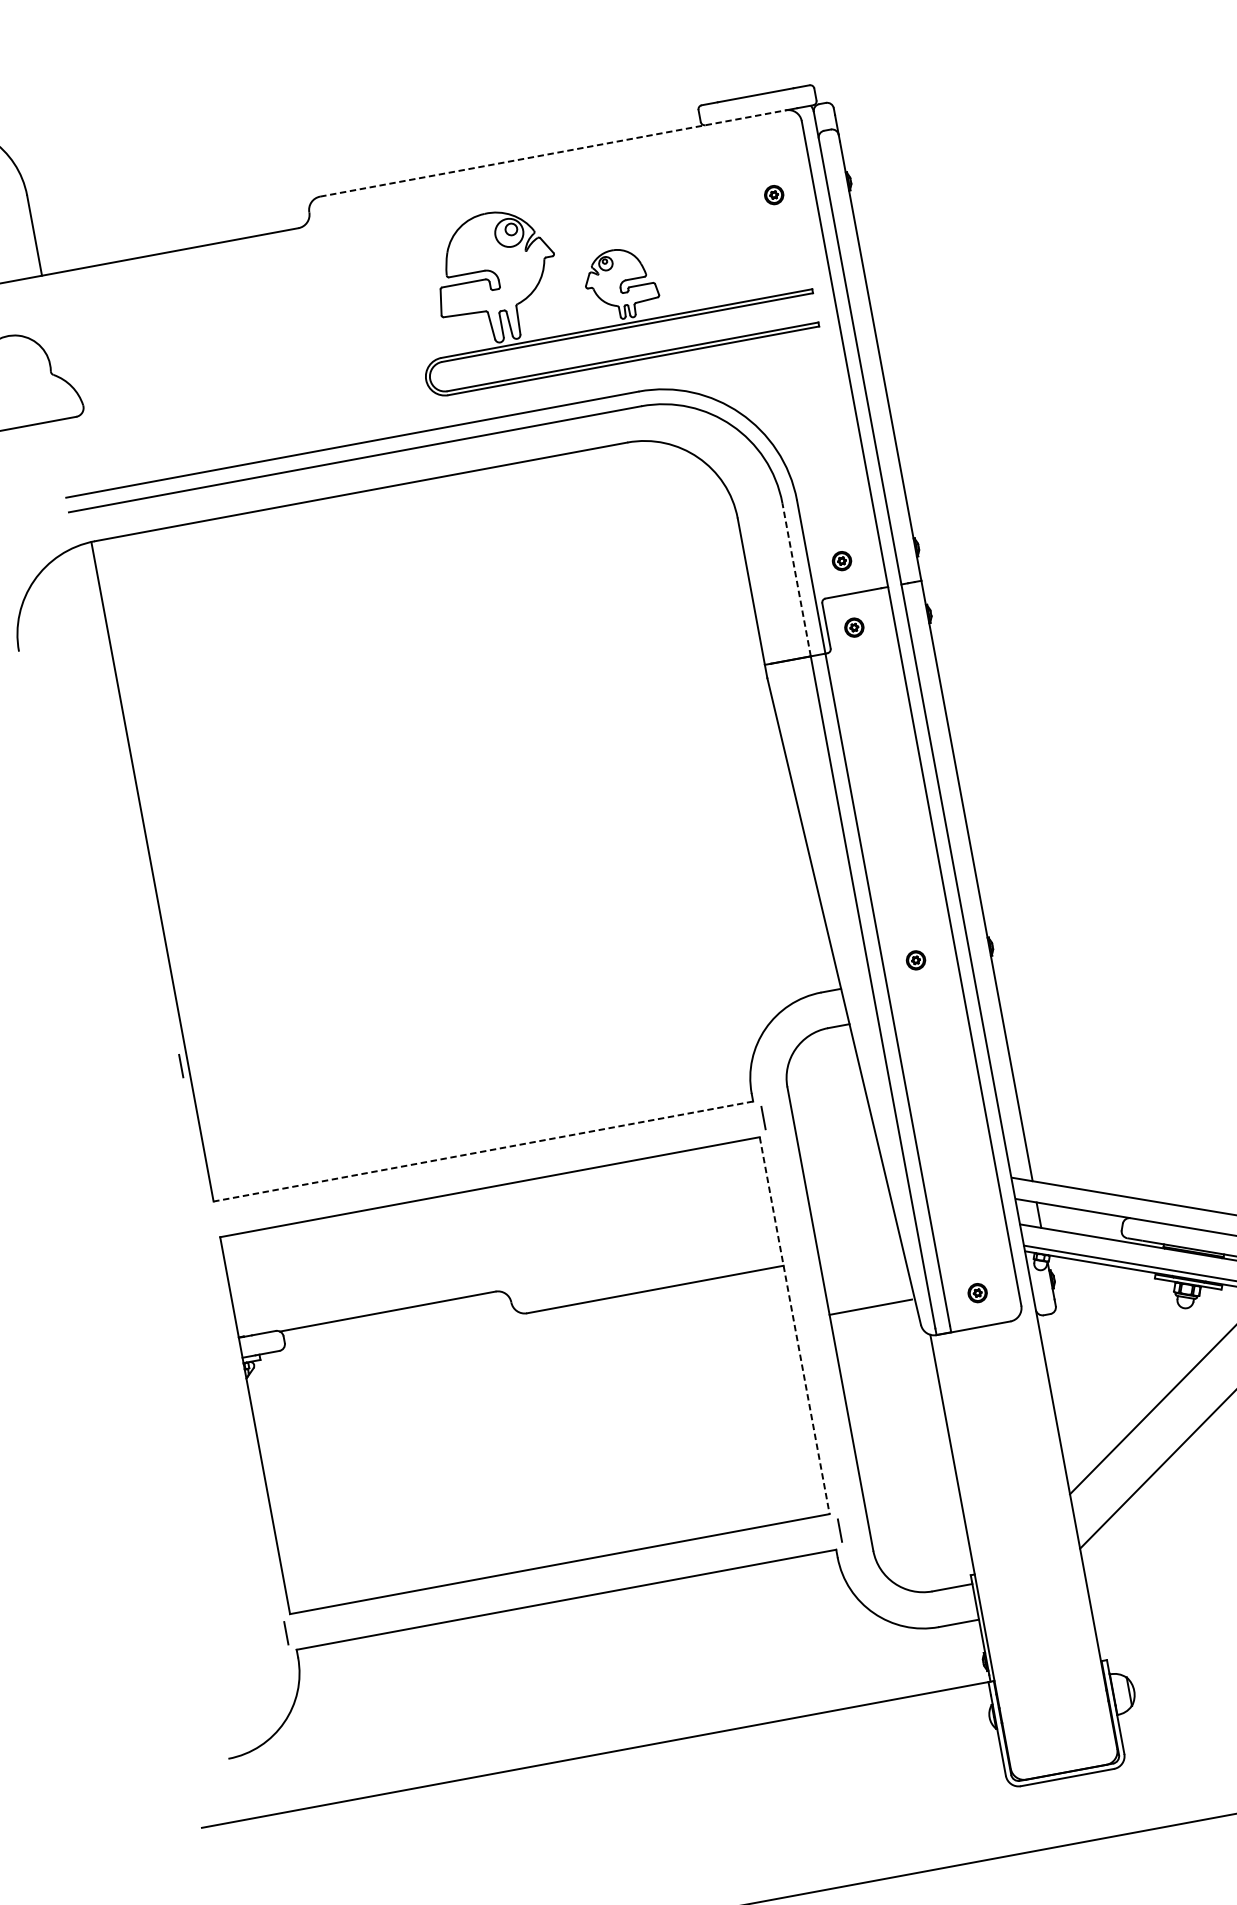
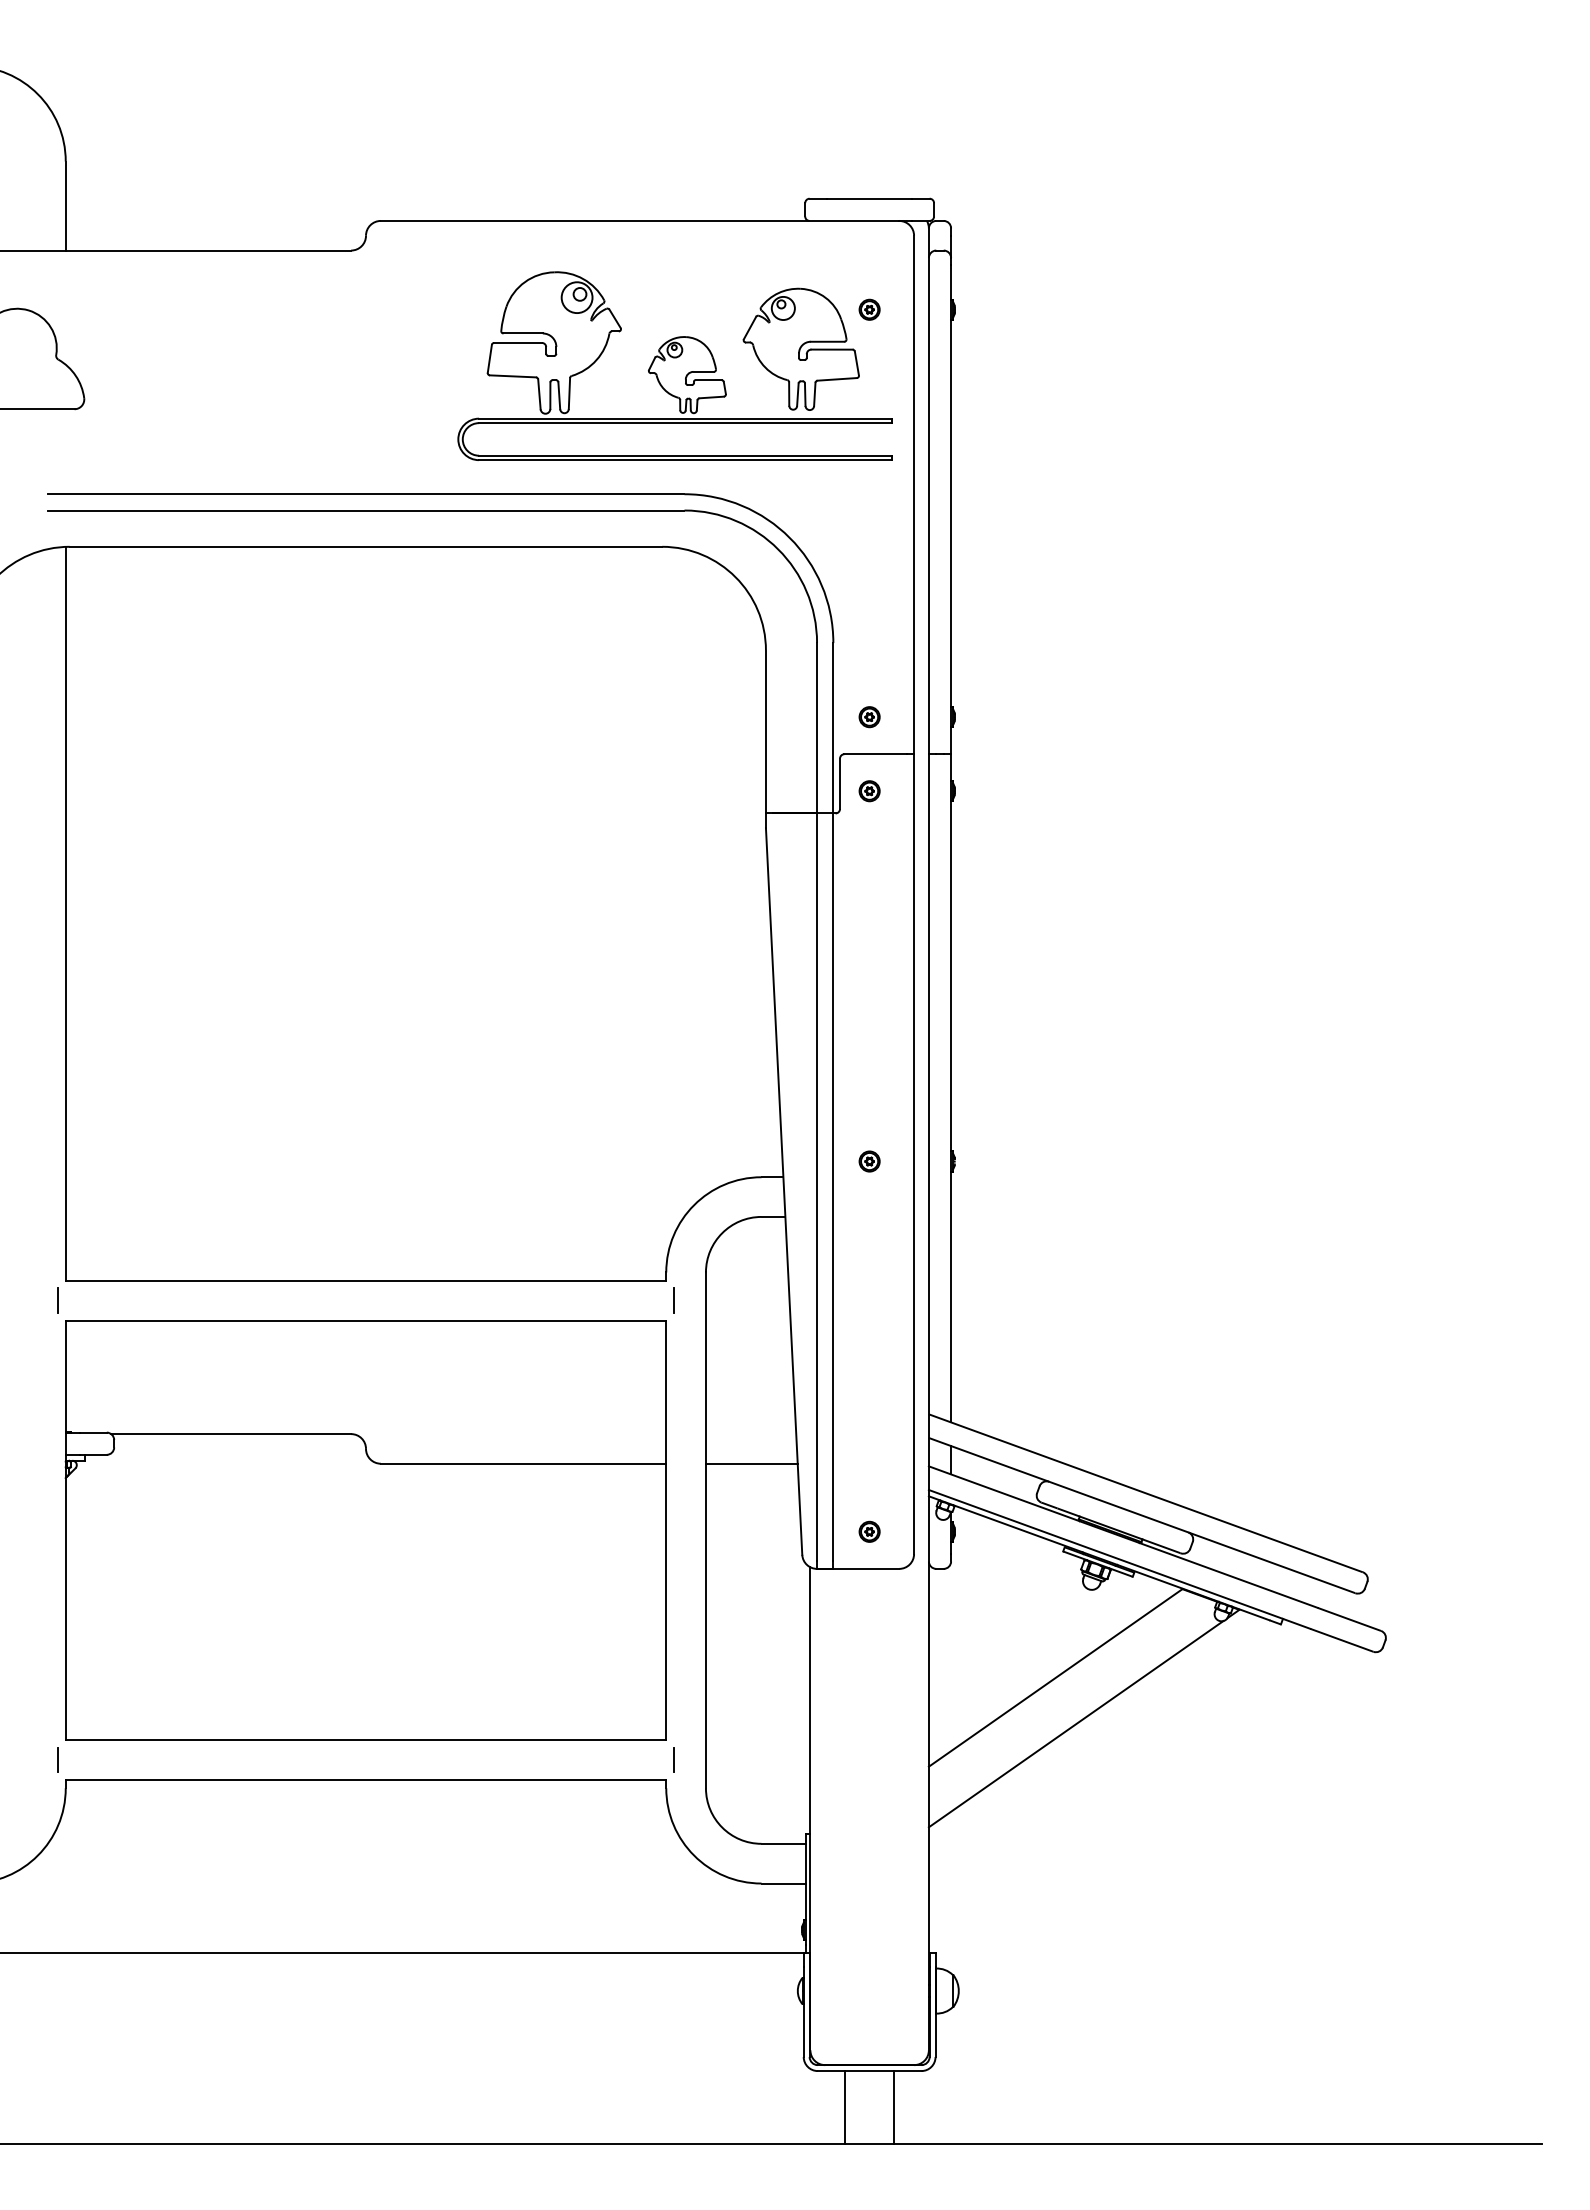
line: (553, 153) -> (640, 220), dashed -> solid
part: (718, 241) -> (800, 348), added
line: (796, 579) -> (817, 727), dashed -> solid
line: (180, 1065) -> (57, 1300), moved
line: (482, 1151) -> (365, 1280), dashed -> solid
line: (870, 1307) -> (751, 1463), moved
line: (794, 1325) -> (666, 1530), dashed -> solid
line: (1095, 1806) -> (894, 2107), added
line: (1050, 1814) -> (844, 2107), added

